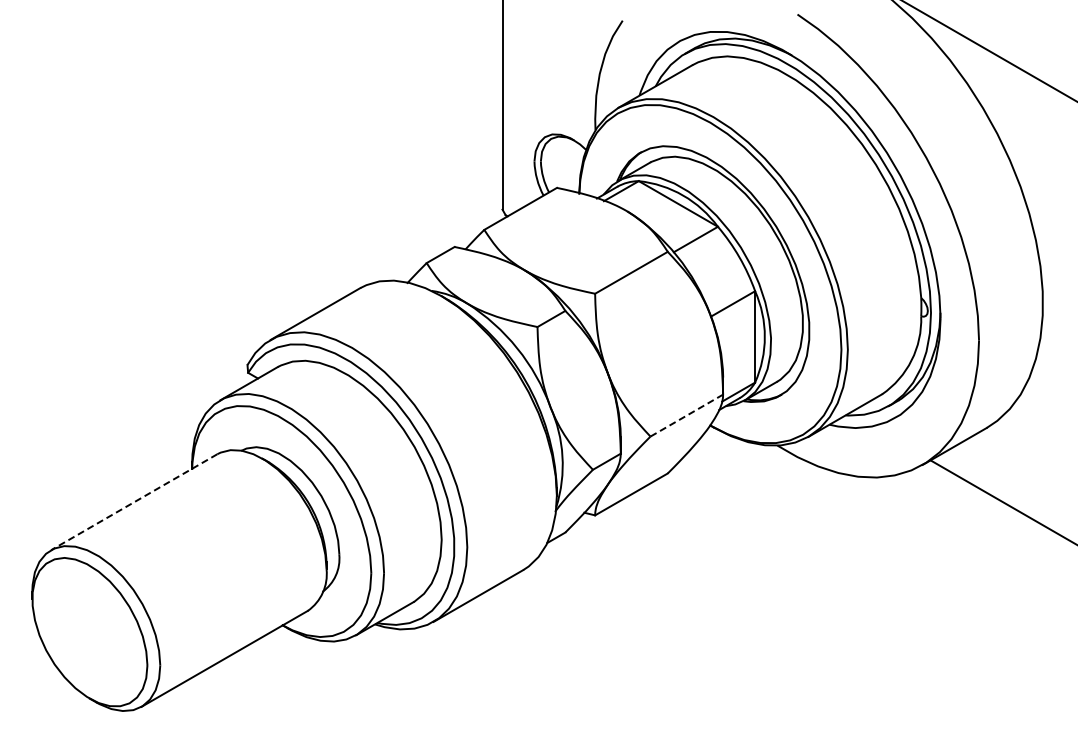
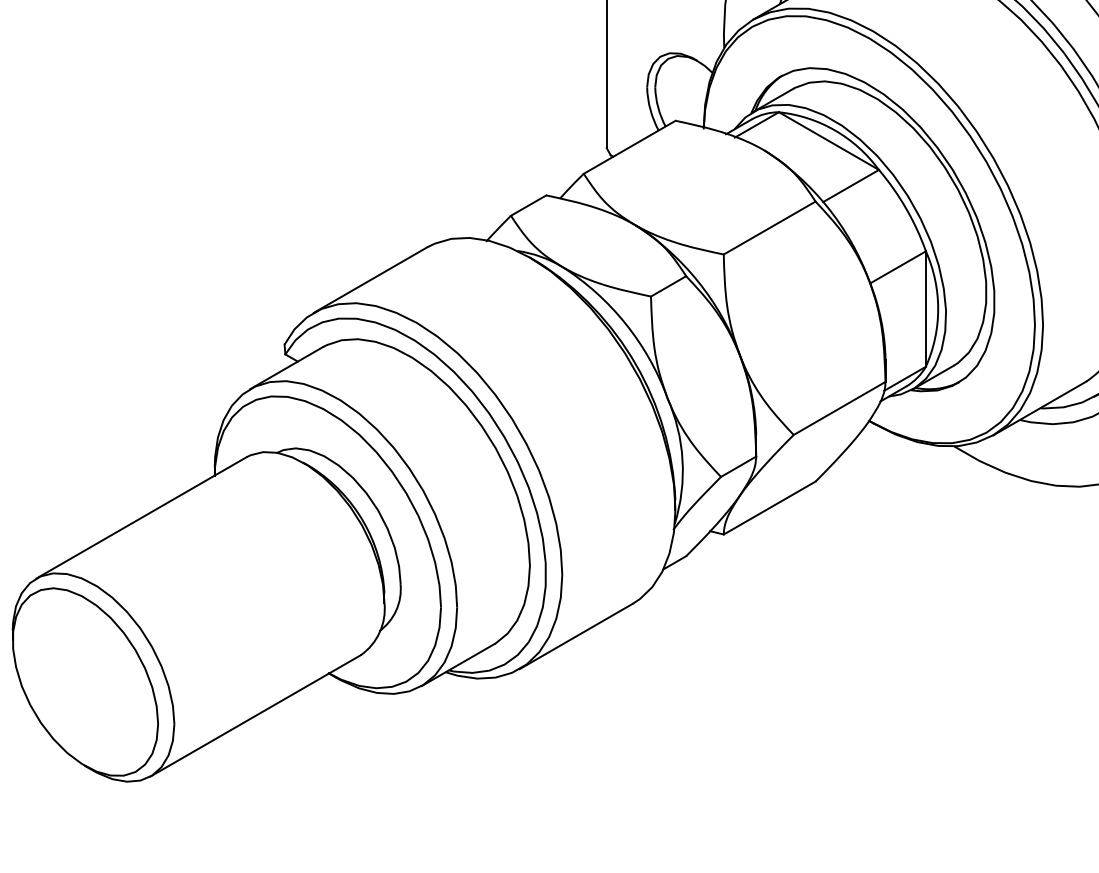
line: (686, 415) -> (839, 408), dashed -> solid
line: (134, 502) -> (141, 518), dashed -> solid

